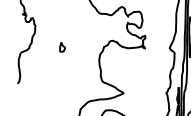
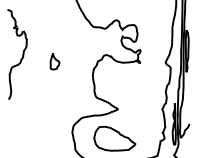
part: (62, 47) -> (54, 61), size x1.67

